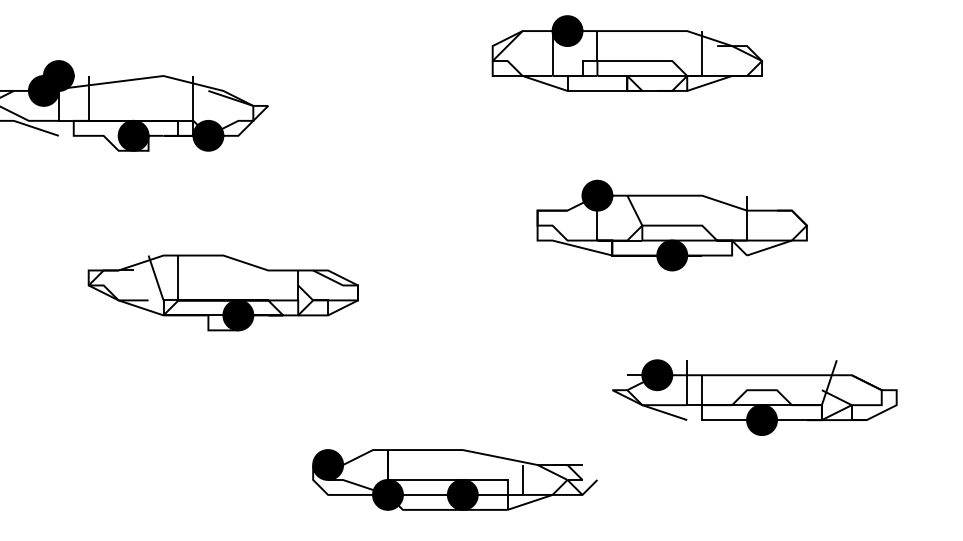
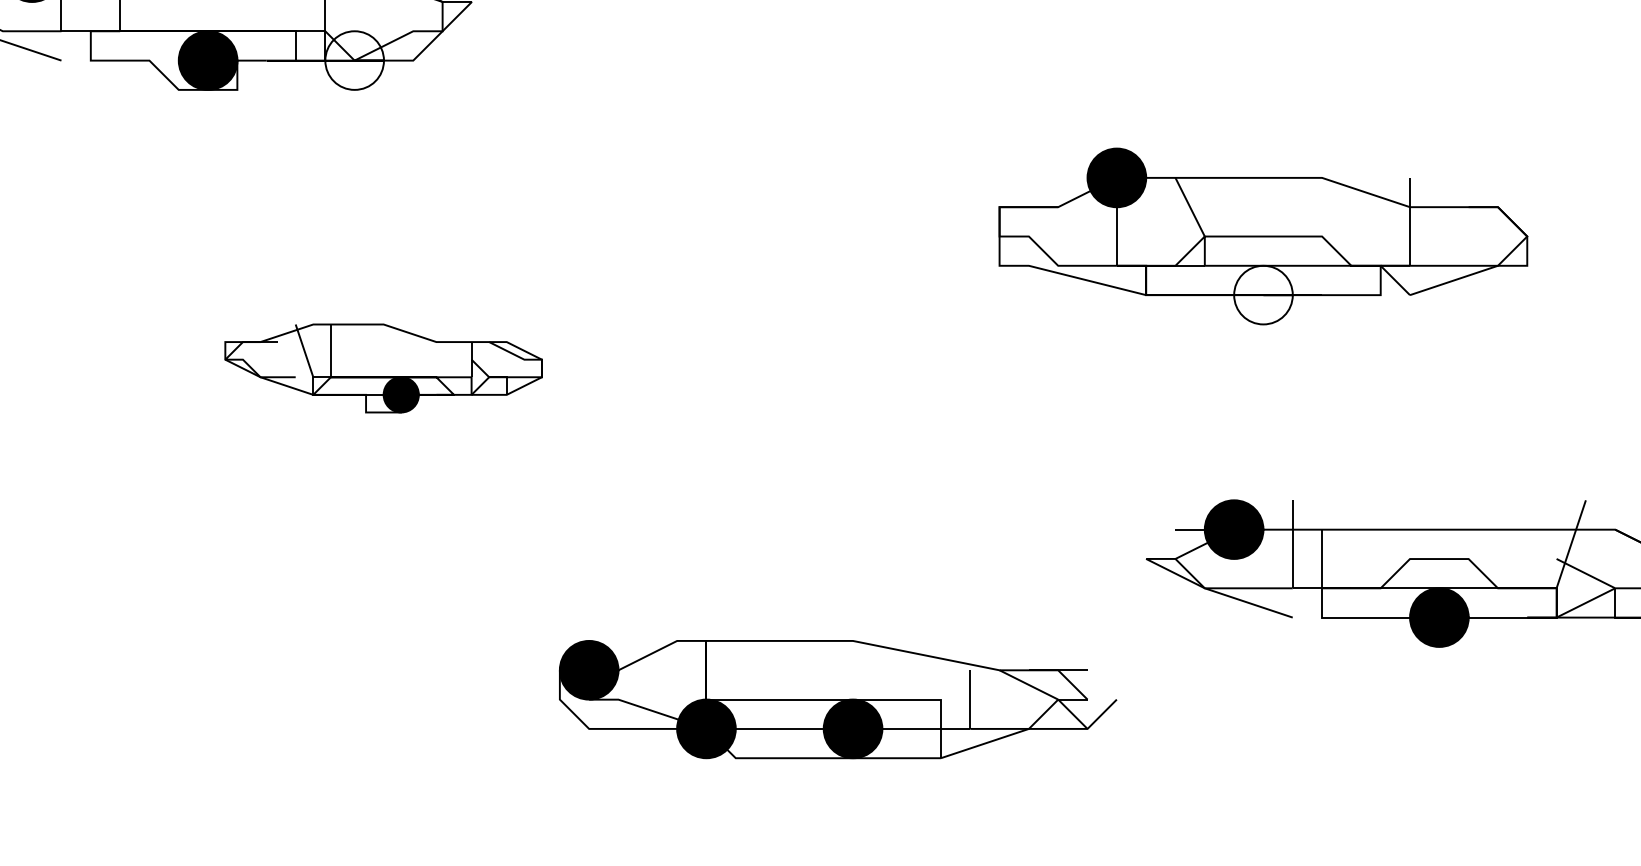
fill: (208, 135) -> (354, 59), removed
fill: (672, 255) -> (1263, 295), removed
part: (222, 292) -> (382, 367), size x0.6
part: (454, 479) -> (836, 698), moved

